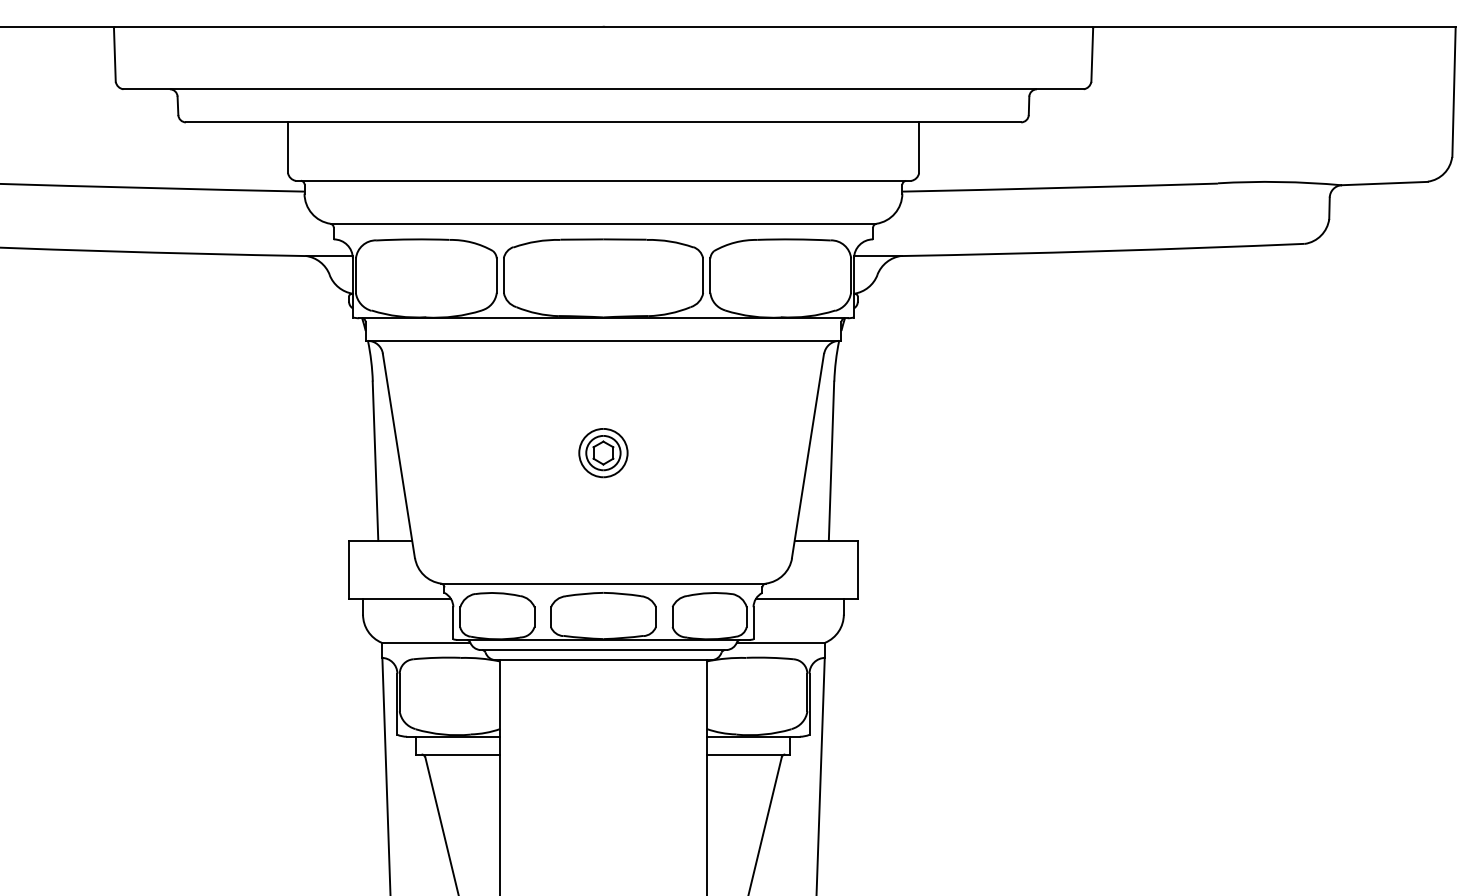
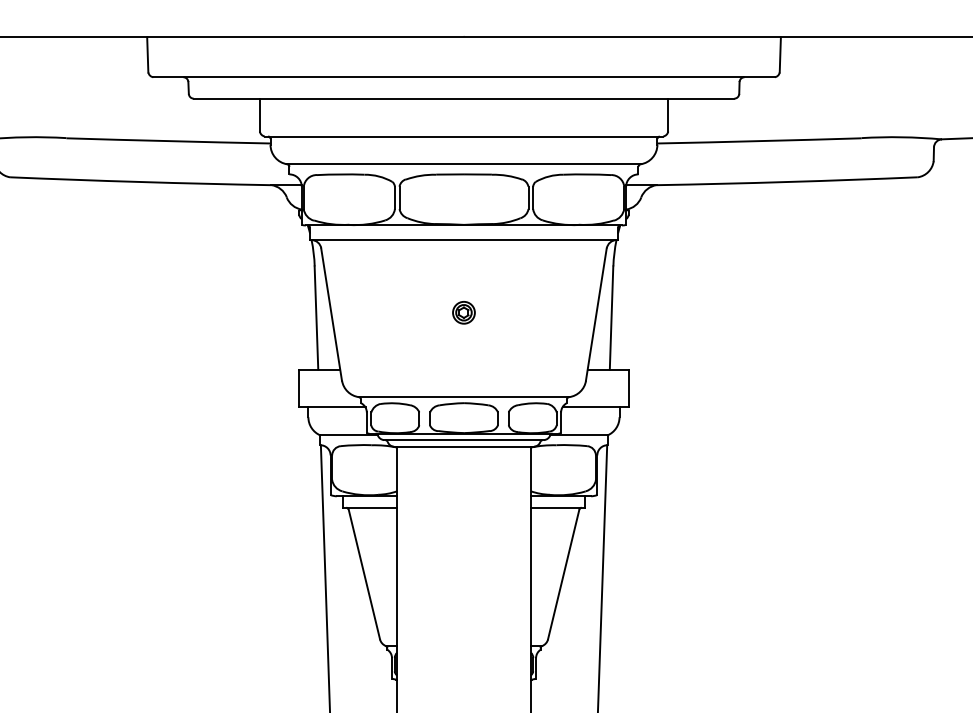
part: (602, 452) -> (463, 312), size x0.7

